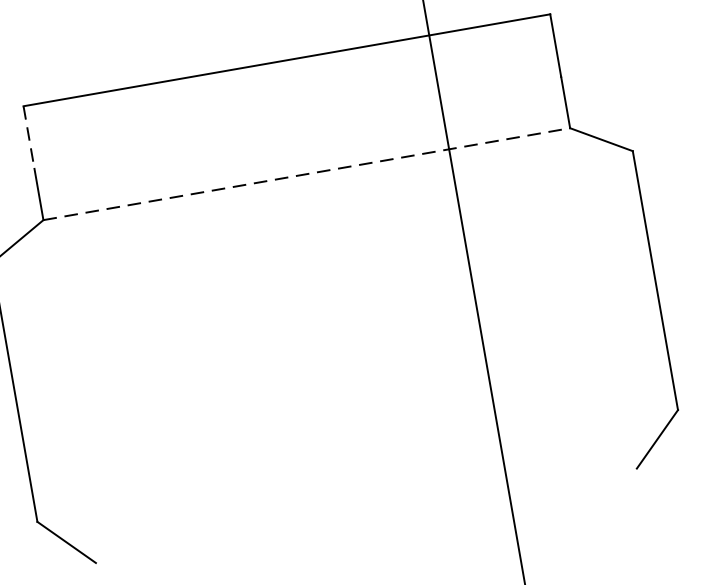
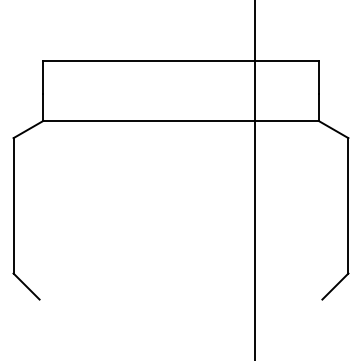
line: (29, 138) -> (43, 78), dashed -> solid
line: (305, 173) -> (180, 120), dashed -> solid

